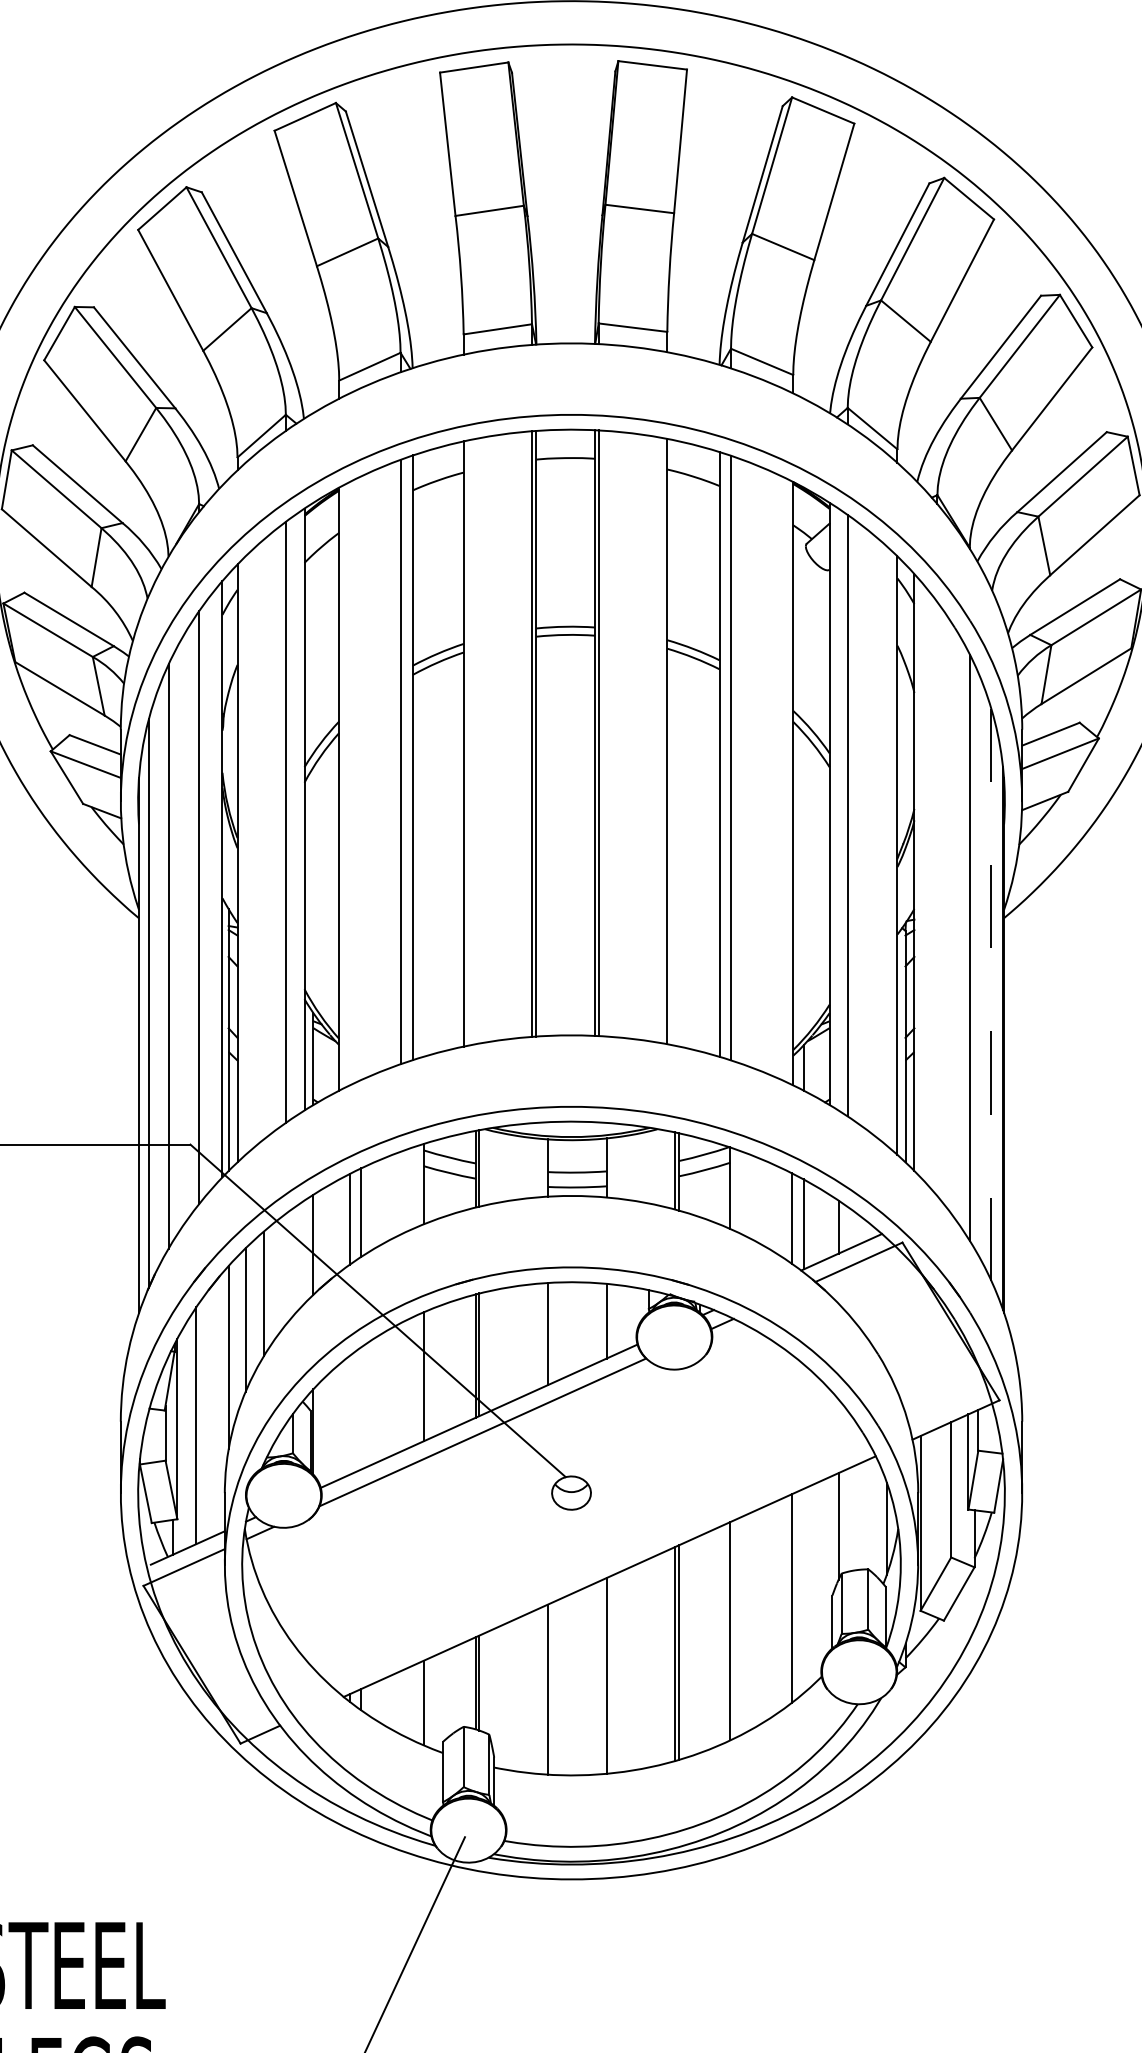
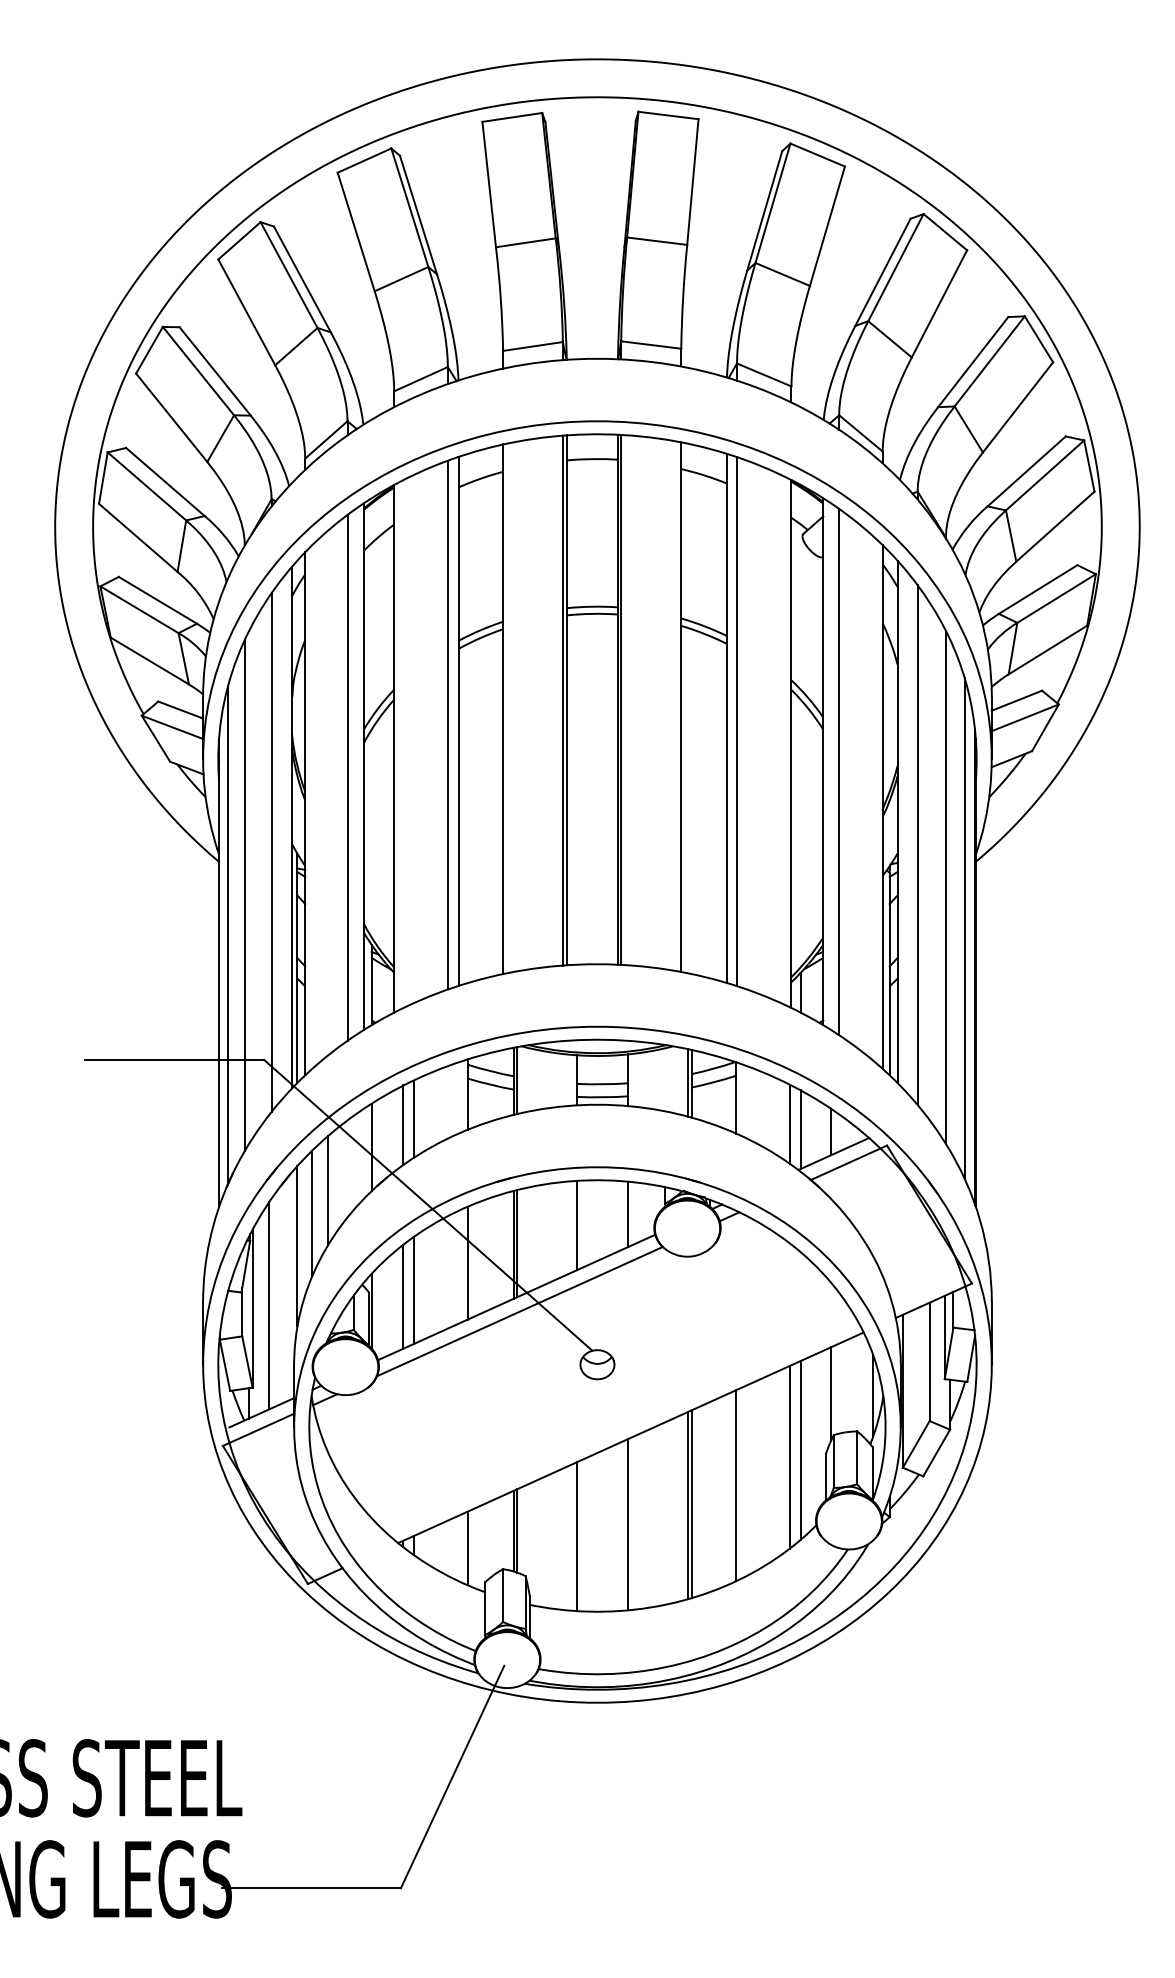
line: (937, 898) -> (917, 844), added
line: (991, 994) -> (964, 928), dashed -> solid
line: (361, 1408) -> (413, 1290), added
line: (349, 1415) -> (403, 1296), added
line: (803, 1591) -> (800, 1450), added

